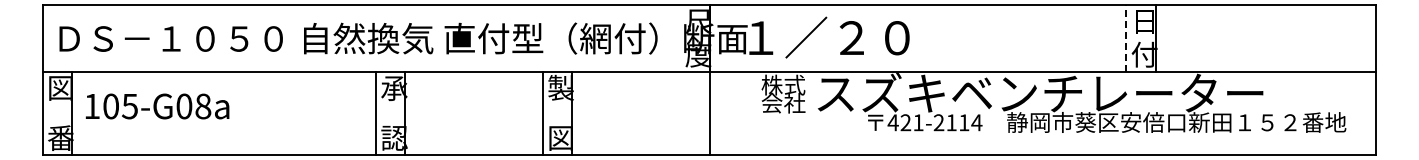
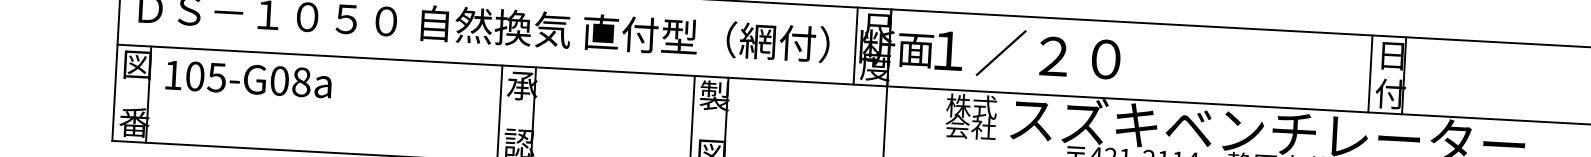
line: (680, 37) -> (855, 45), added
line: (1126, 37) -> (1370, 73), dashed -> solid
text: (157, 106) -> (248, 79), moved

